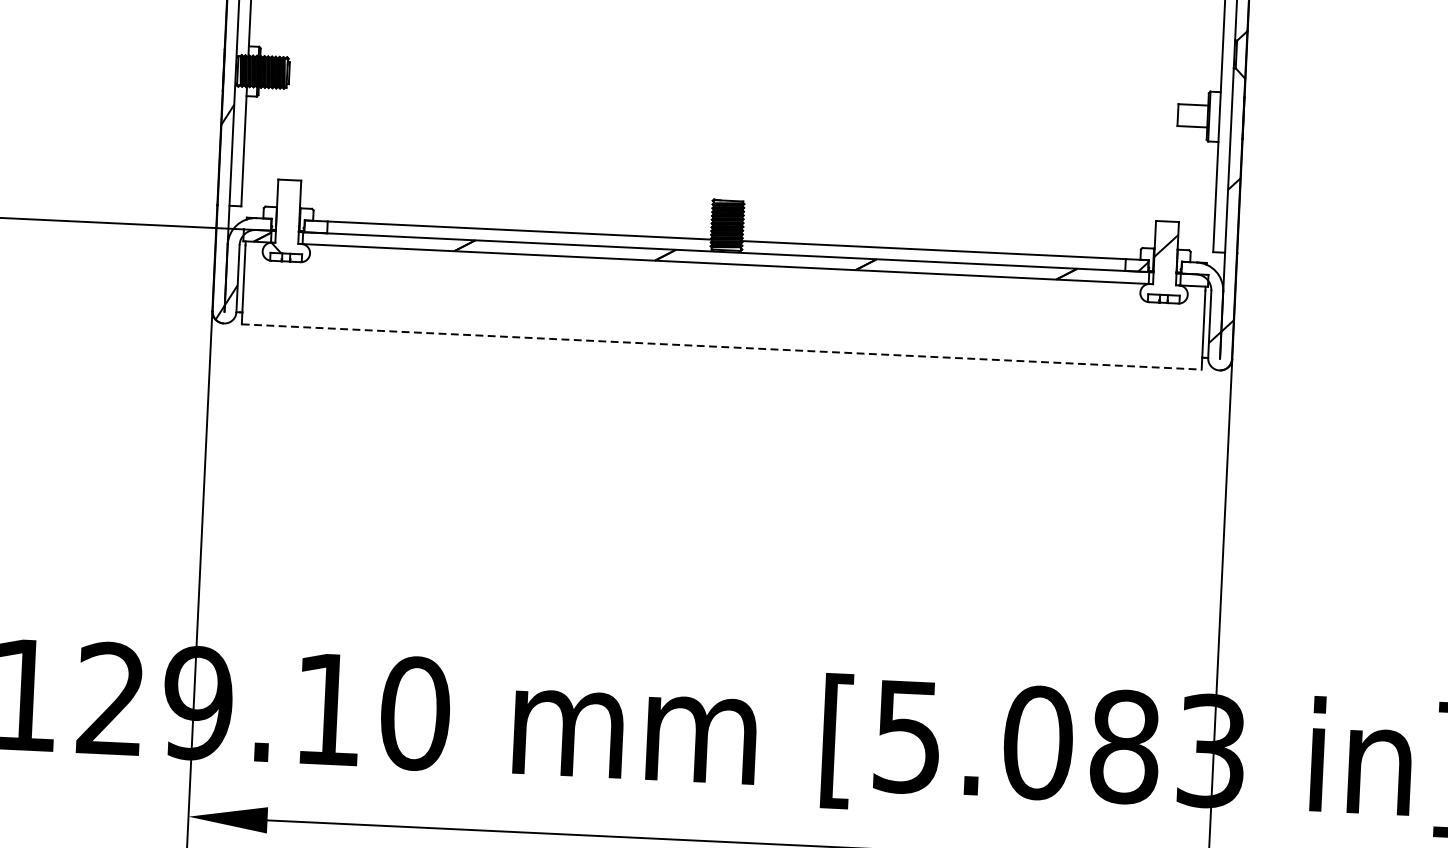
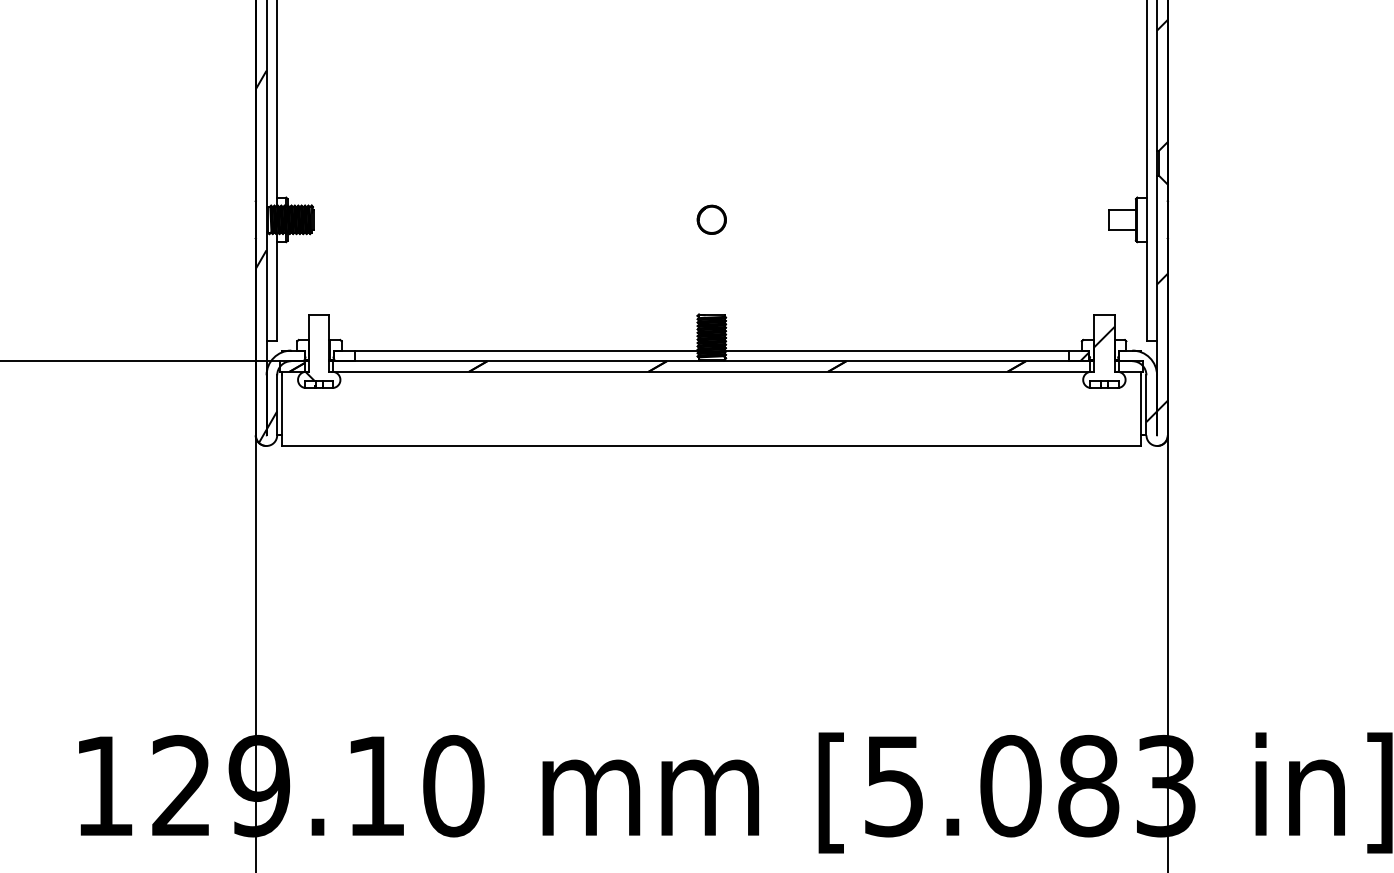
part: (733, 93) -> (711, 219), added
line: (722, 347) -> (712, 446), dashed -> solid

